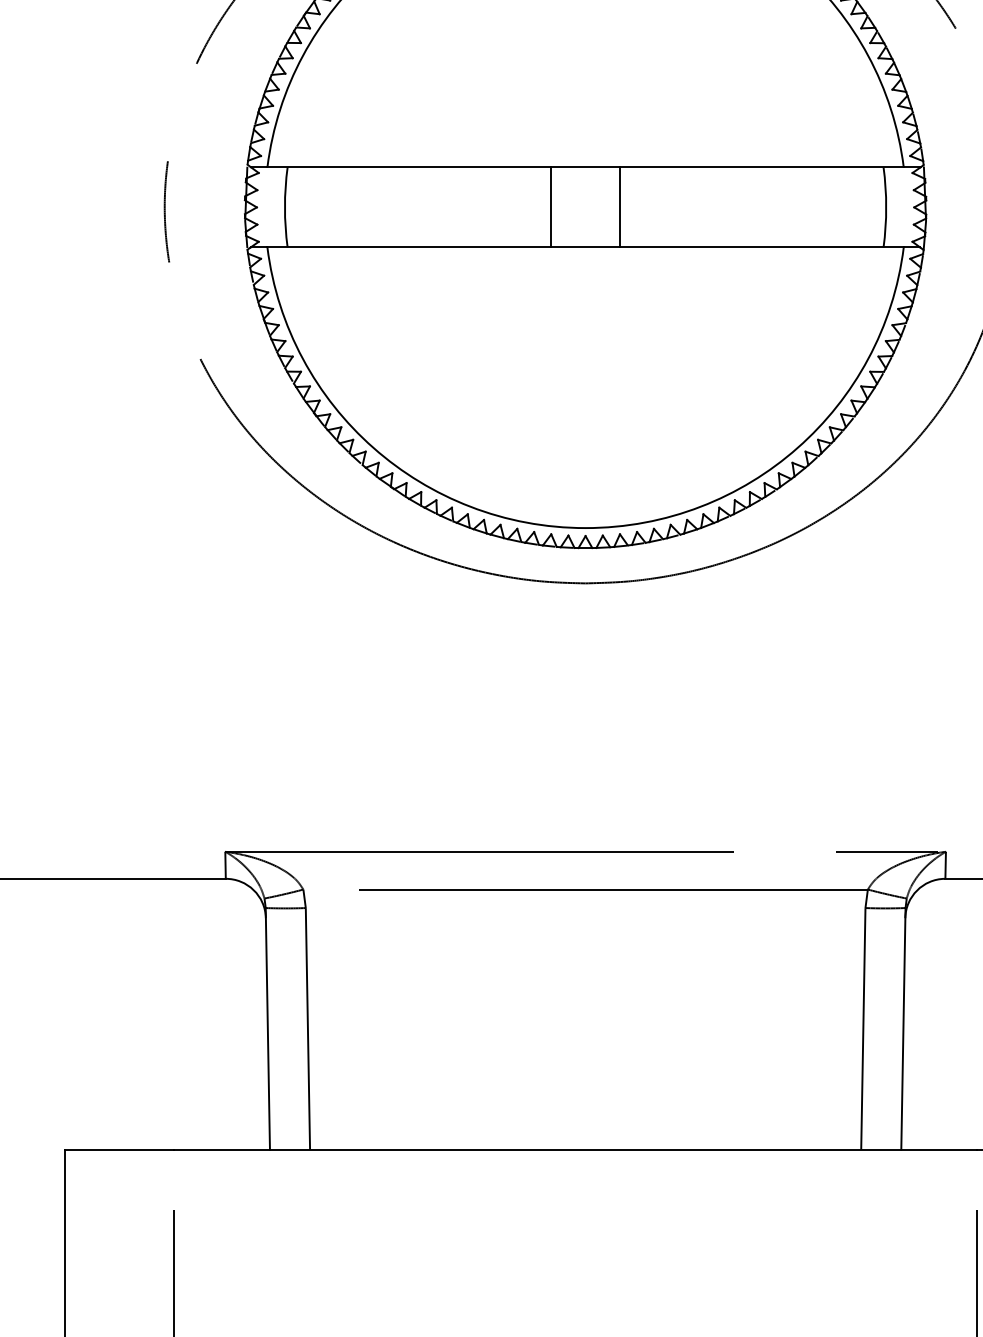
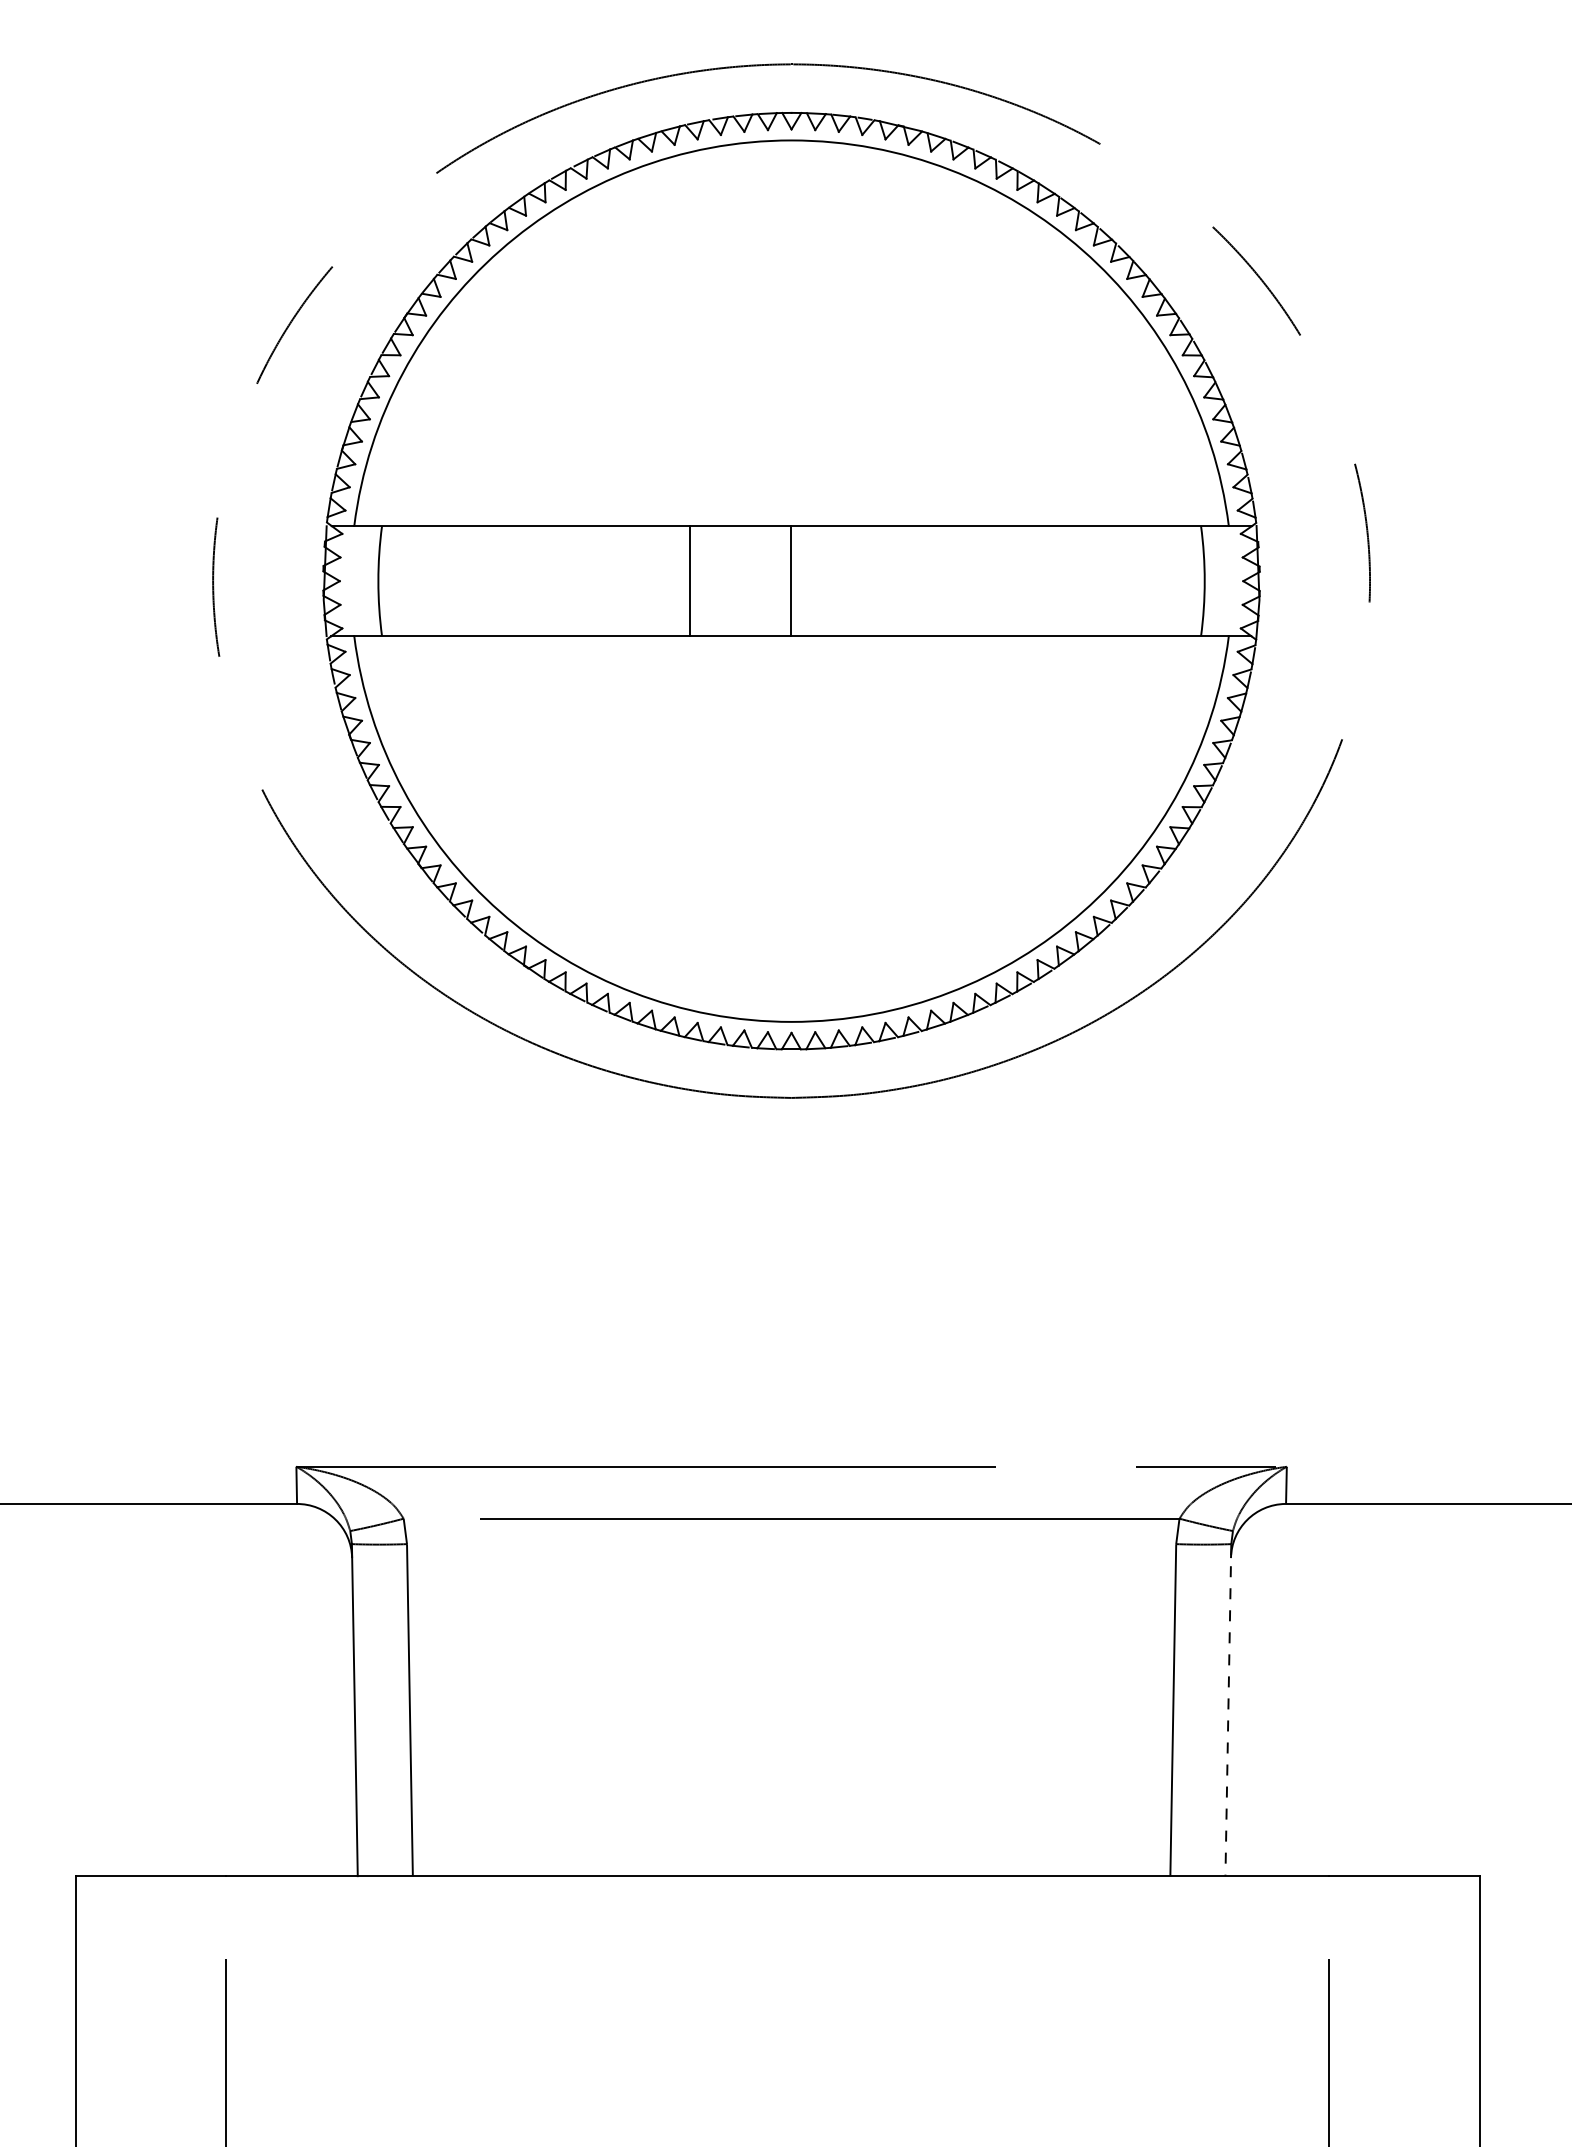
line: (550, 207) -> (689, 581), moved
line: (620, 207) -> (791, 581), moved
line: (903, 1029) -> (1228, 1710), solid -> dashed

